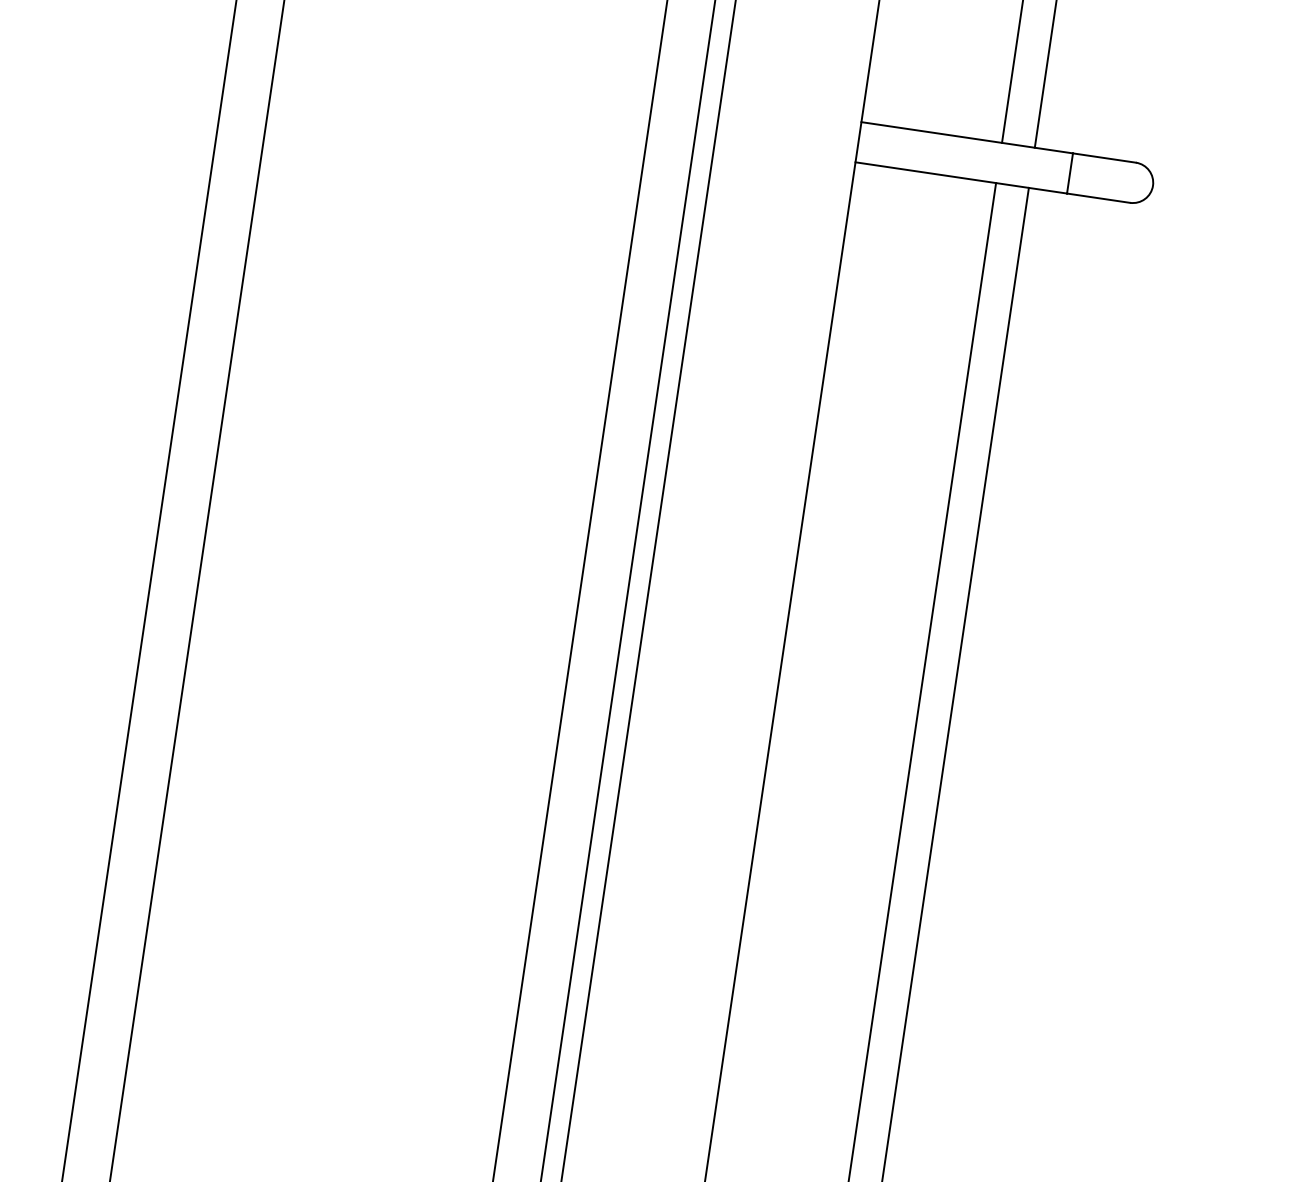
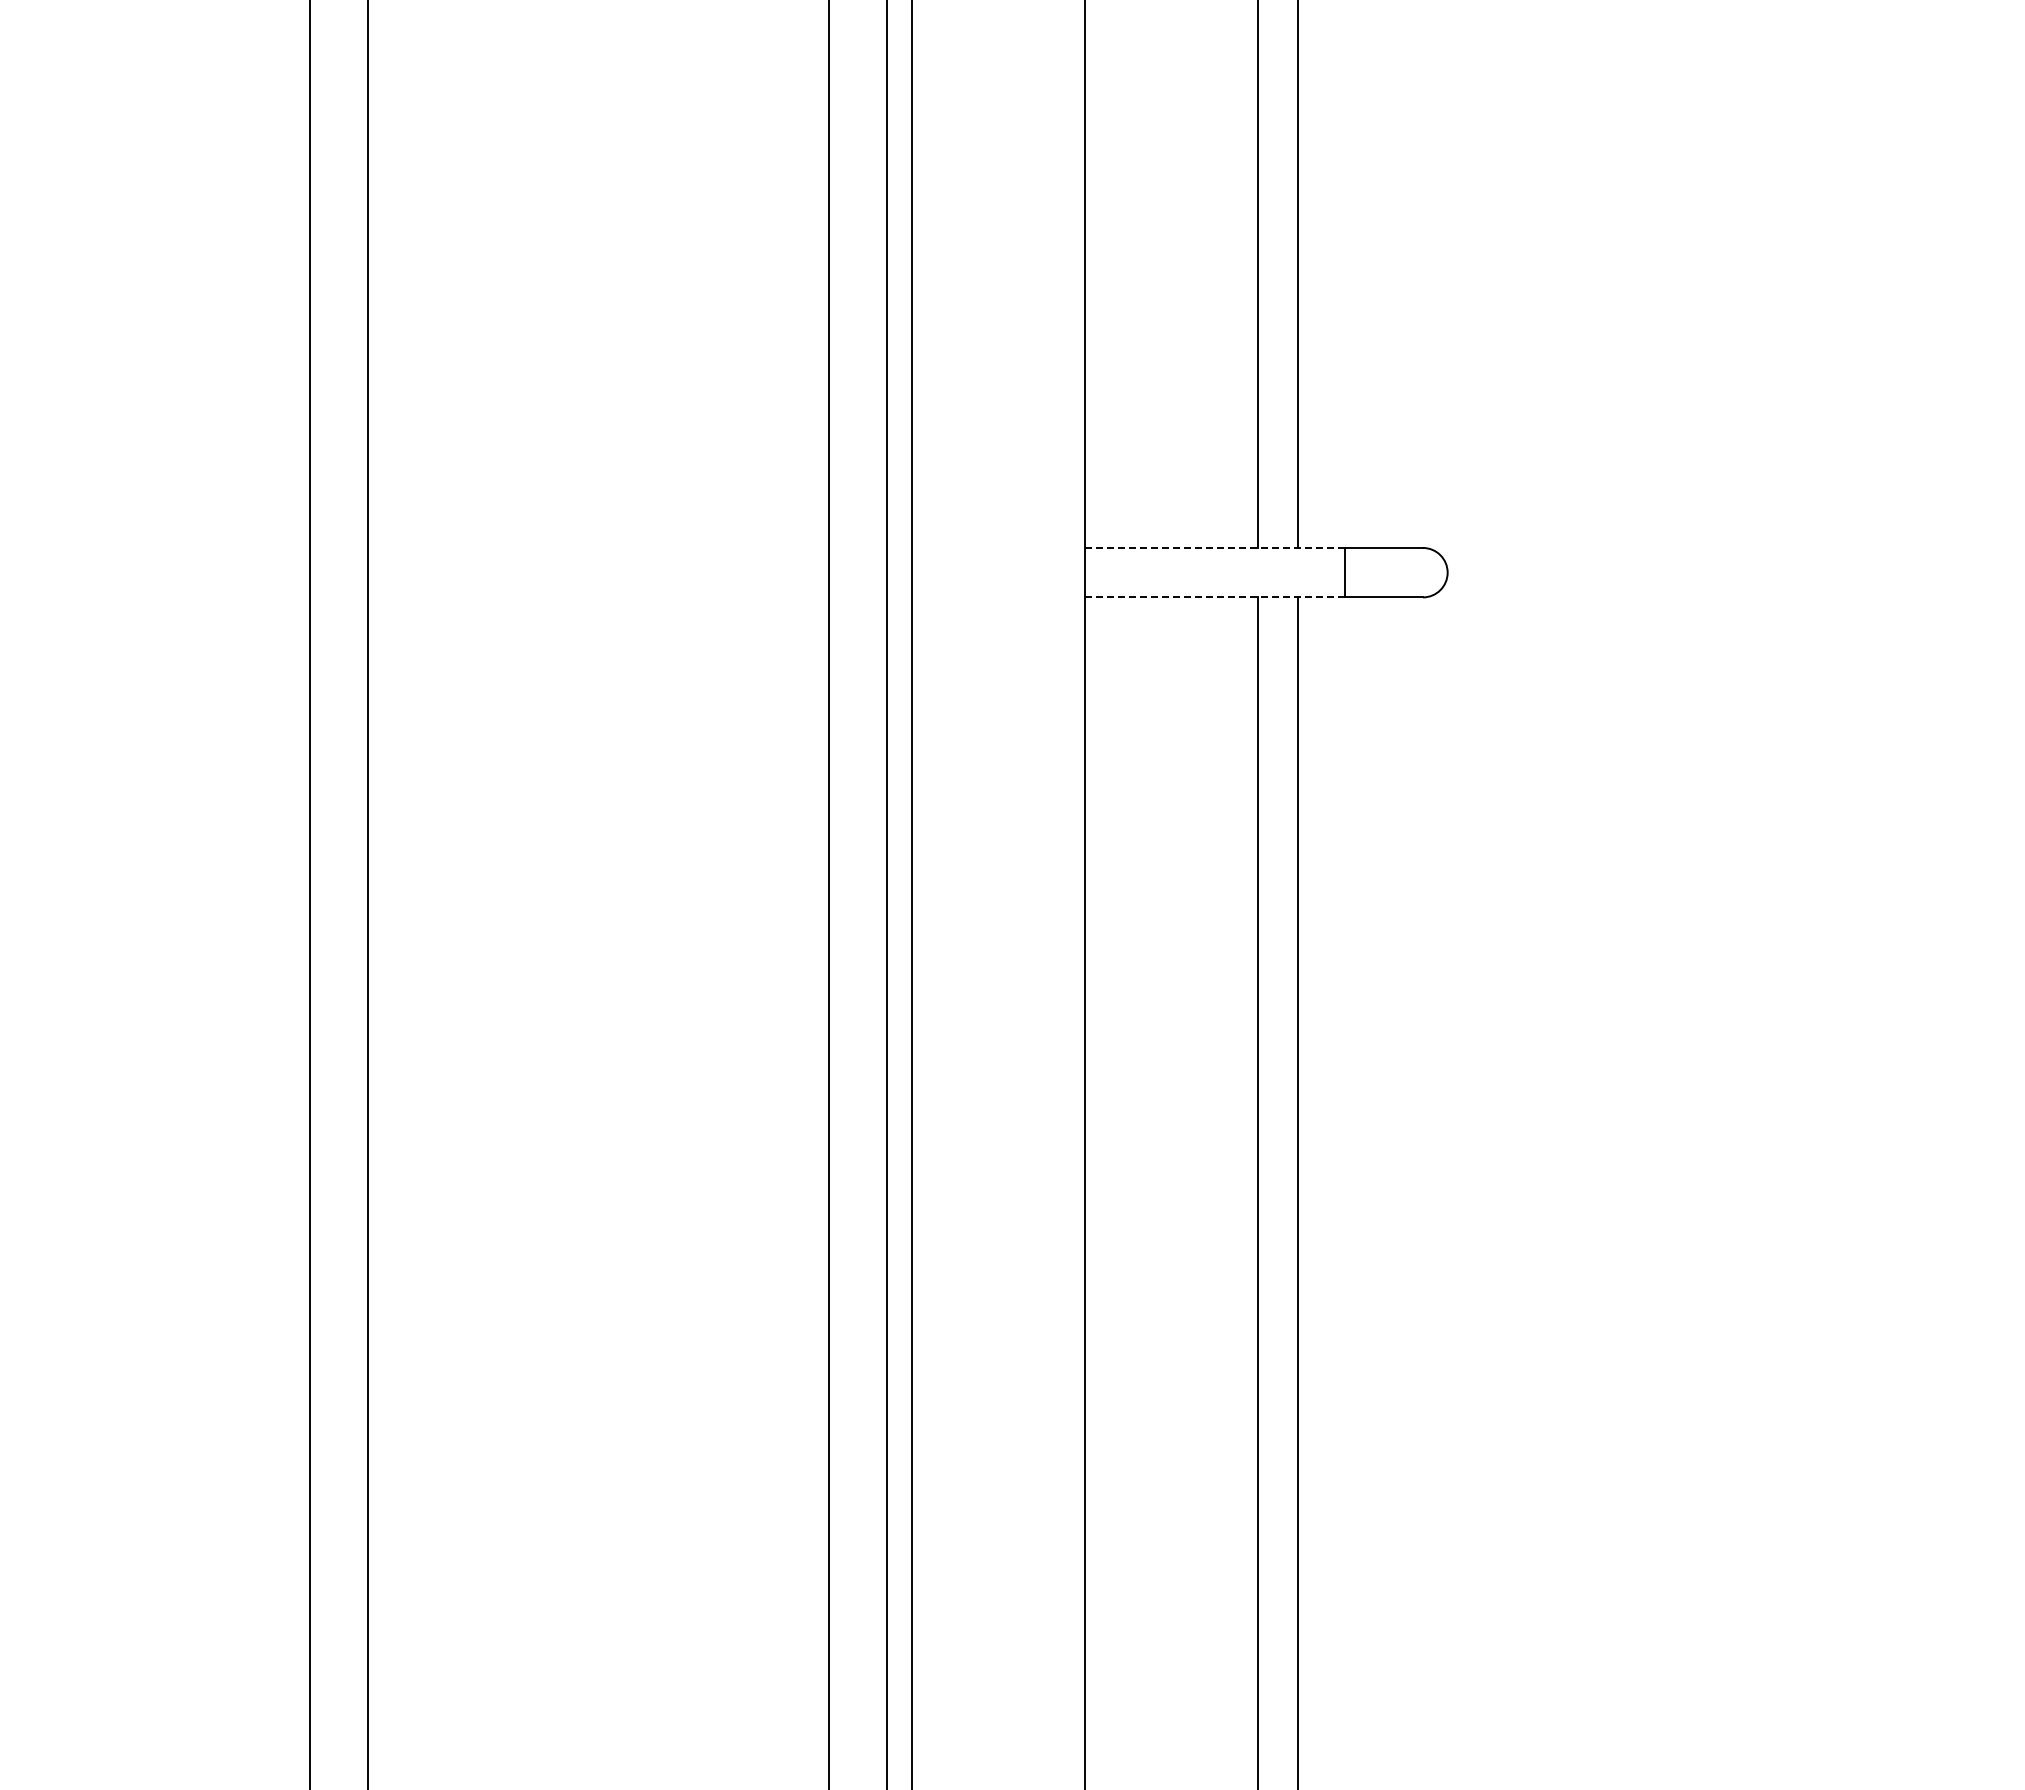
line: (966, 137) -> (1214, 547), solid -> dashed
line: (961, 178) -> (1215, 597), solid -> dashed

